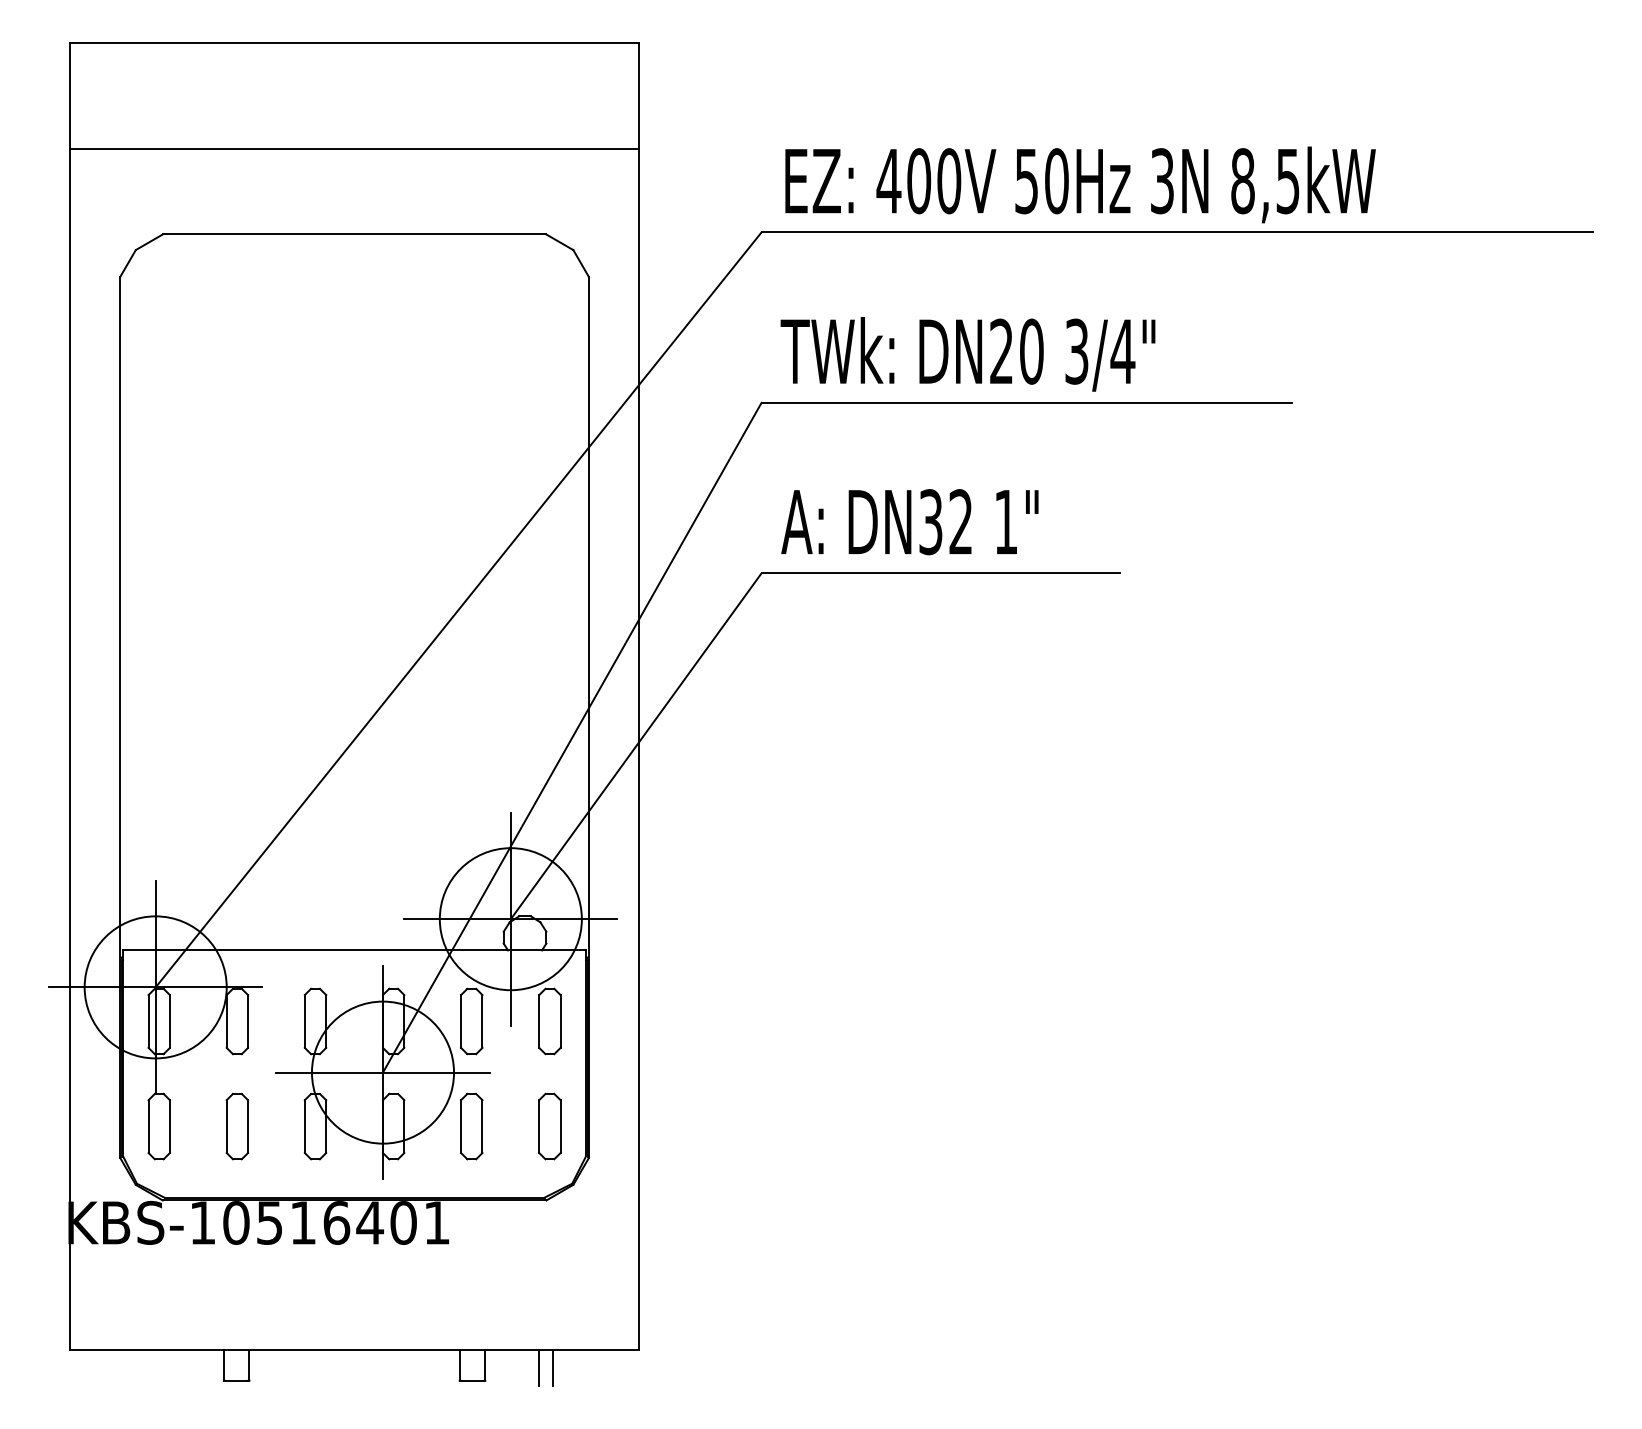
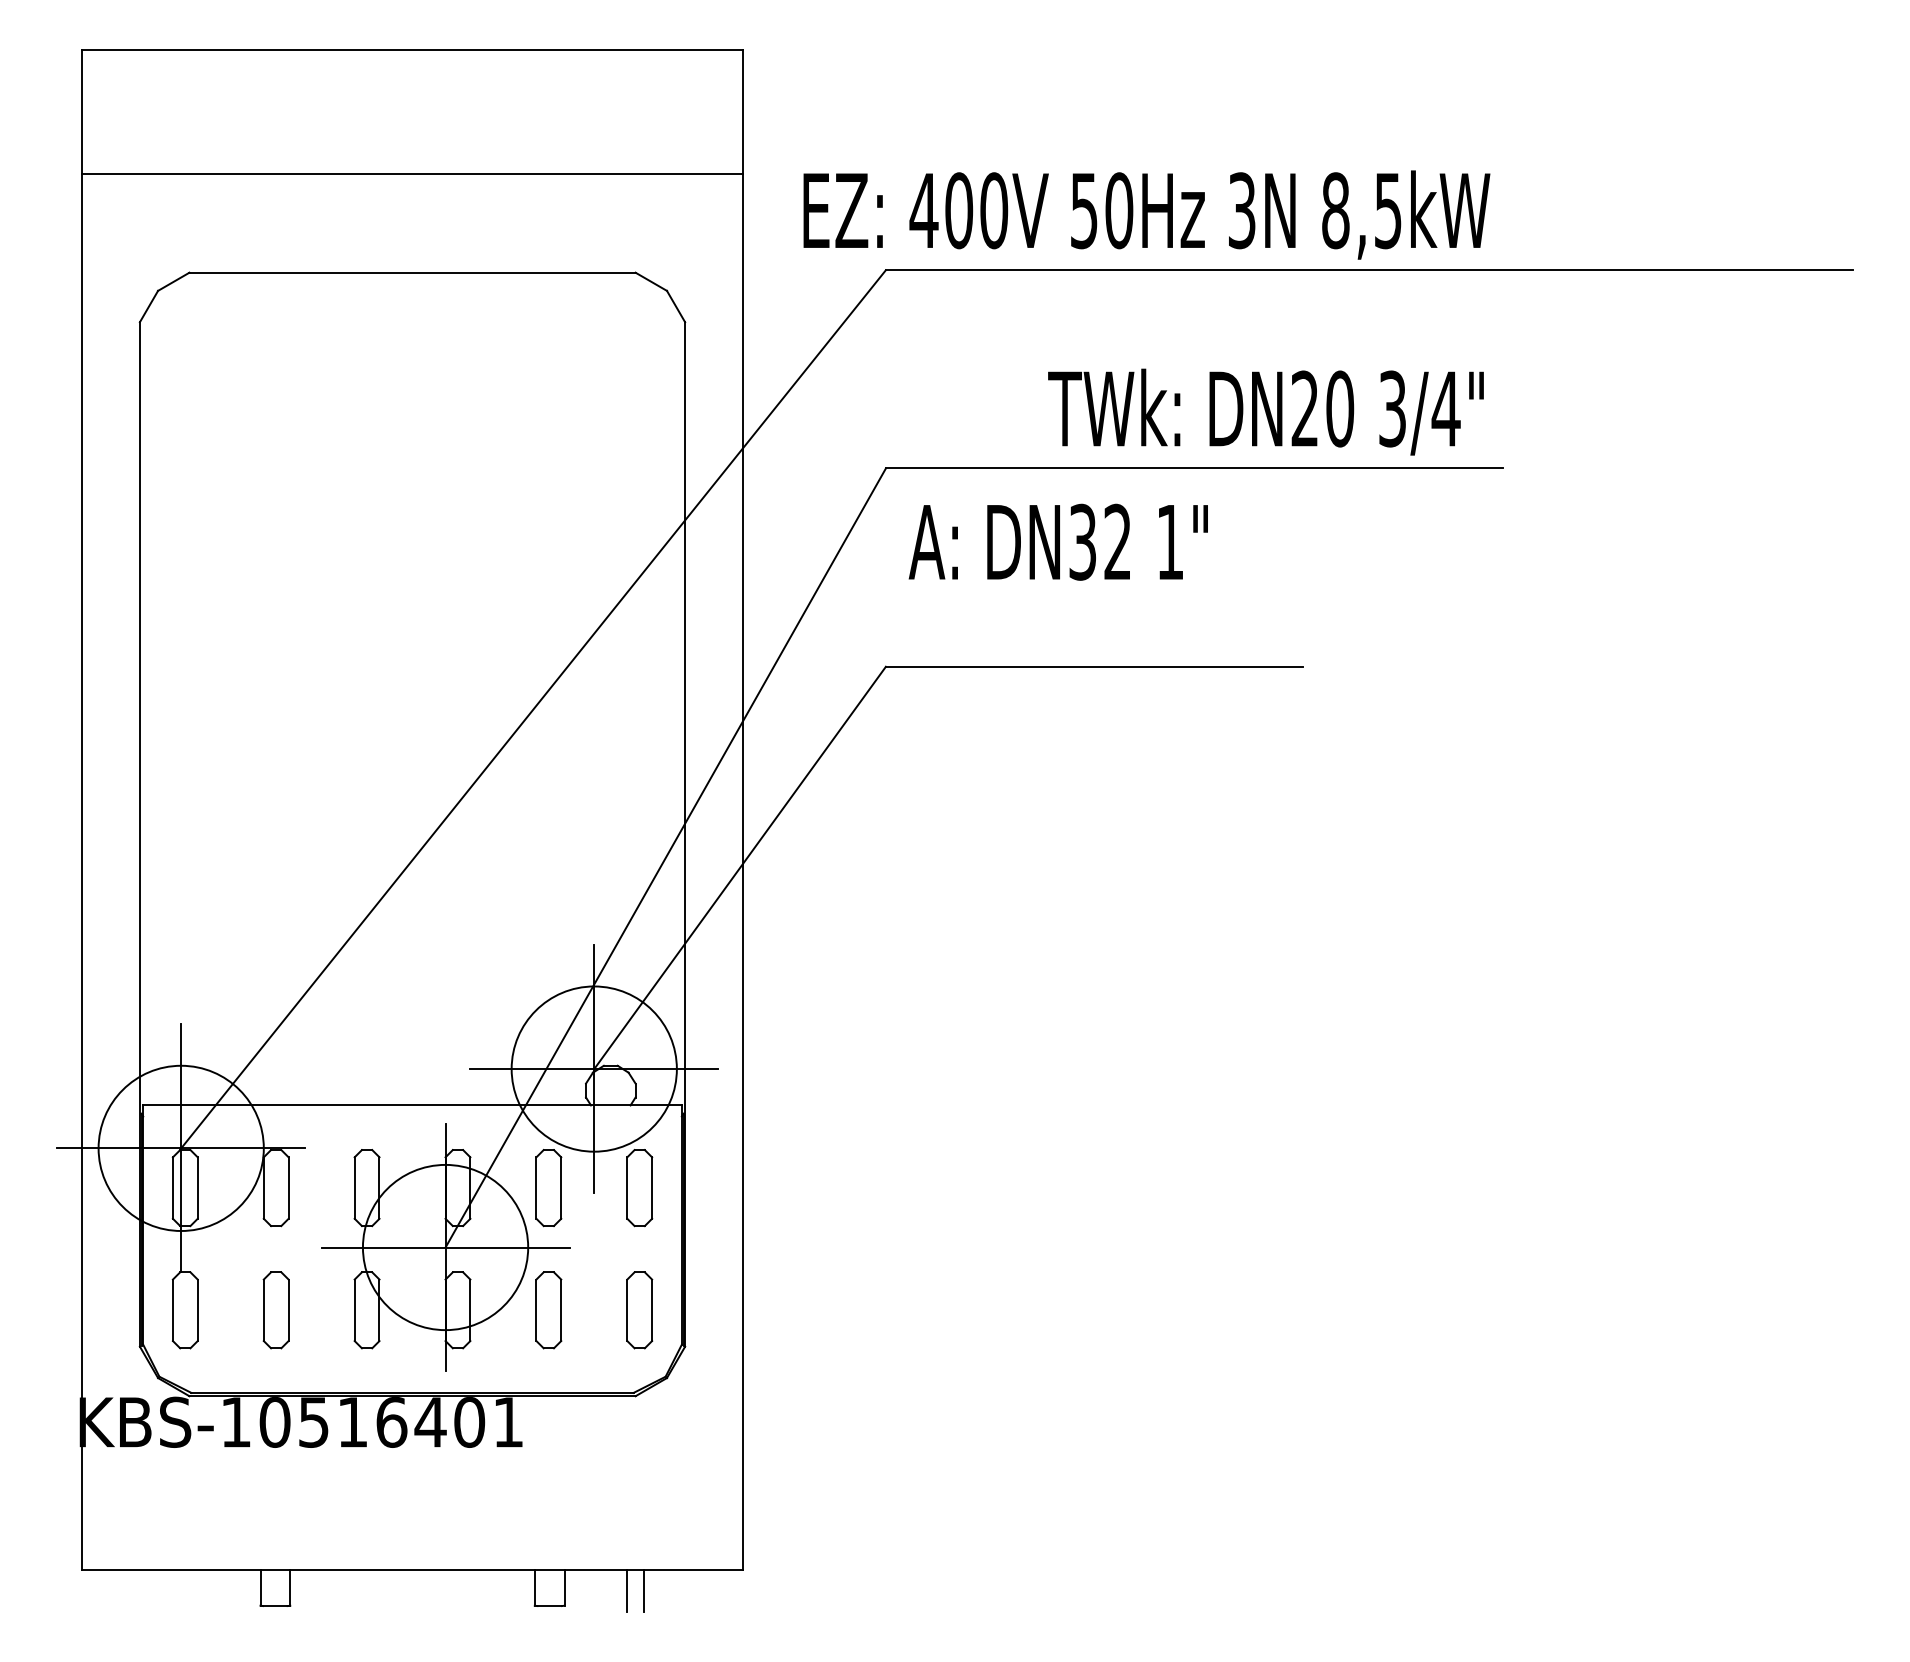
text: (1080, 184) -> (1146, 214), moved
text: (967, 353) -> (1265, 411), moved
text: (909, 521) -> (1057, 541), moved

